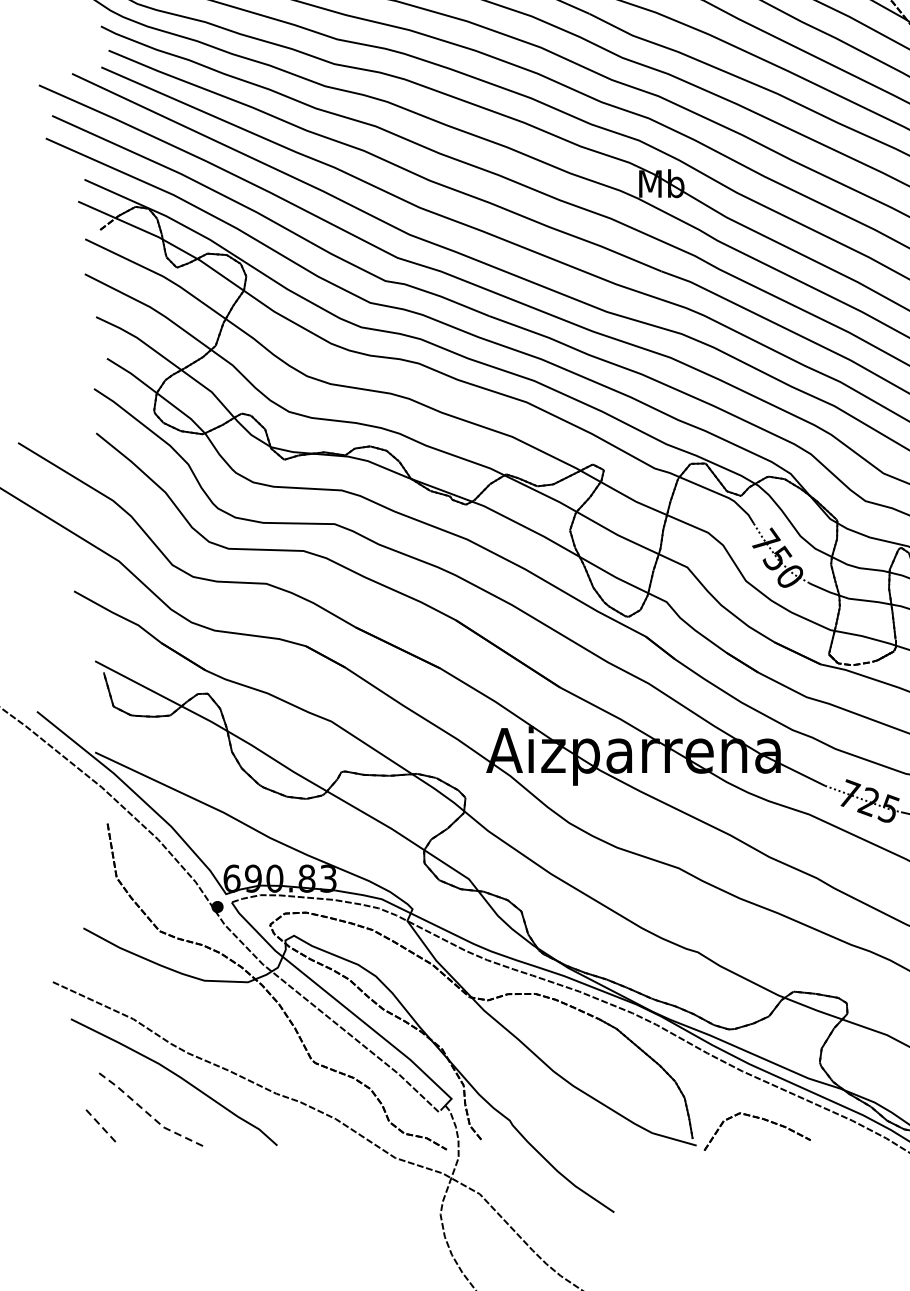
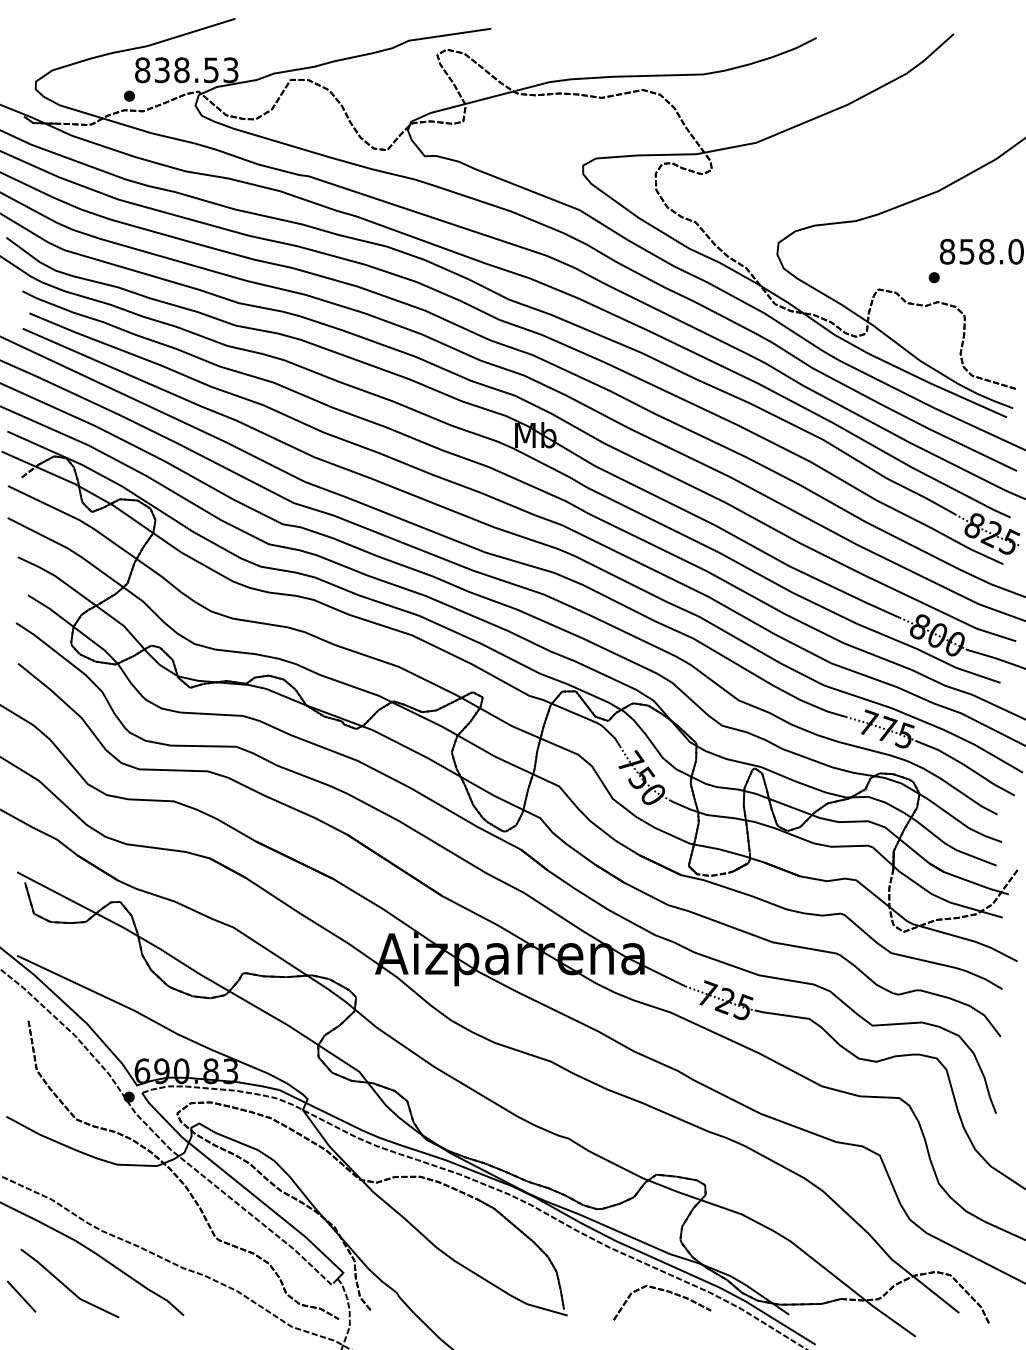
line: (150, 1114) -> (67, 1287), dashed -> solid
part: (758, 1119) -> (663, 1291), moved
line: (99, 1124) -> (21, 1296), dashed -> solid

